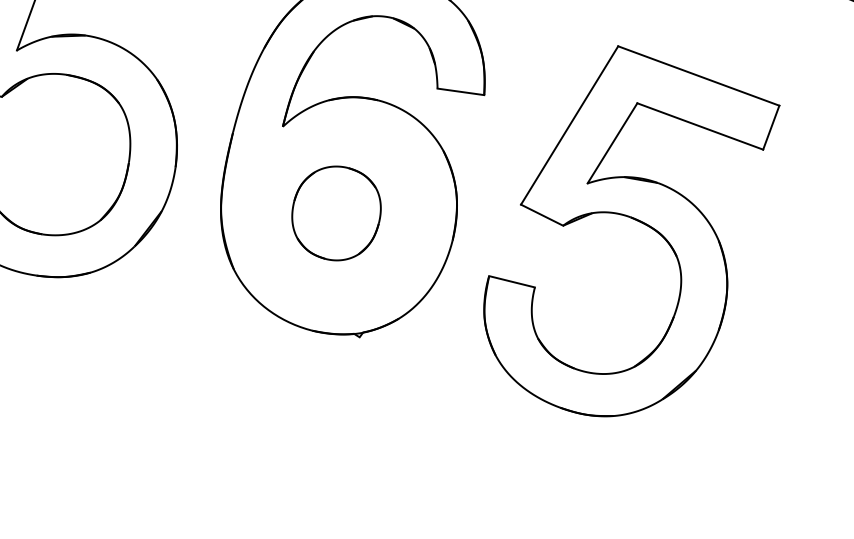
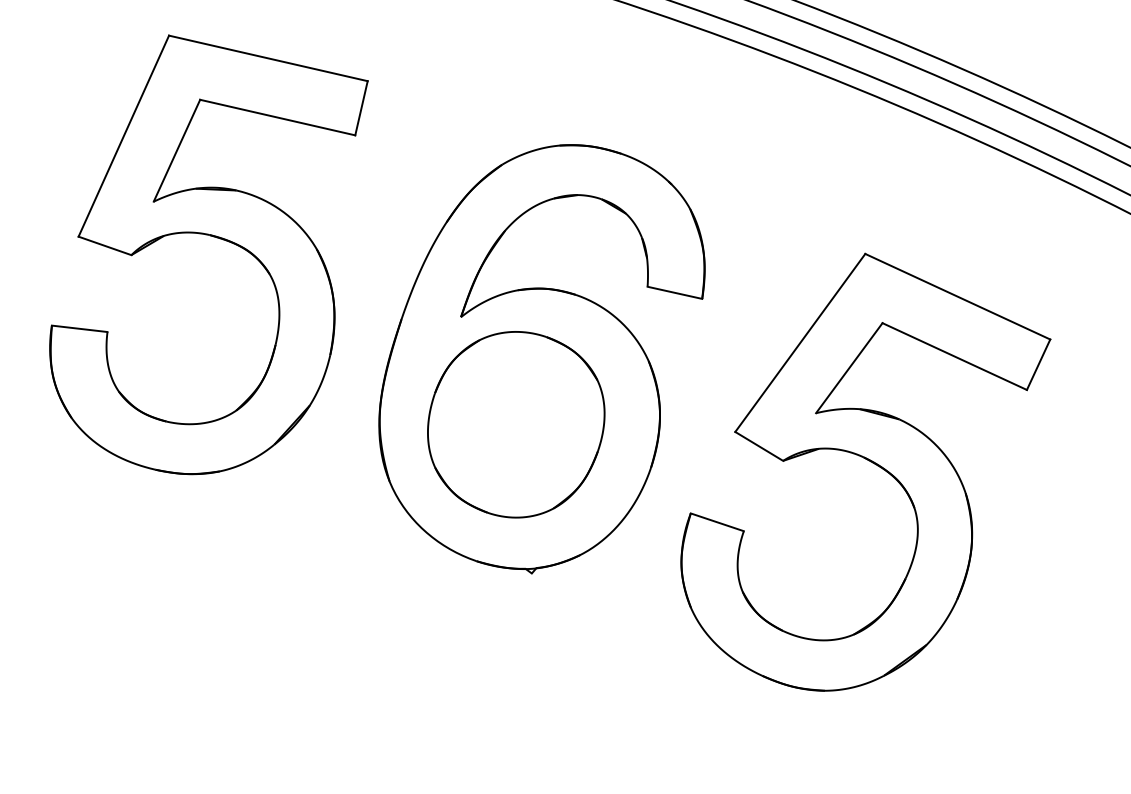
part: (336, 213) -> (516, 424), size x1.67

